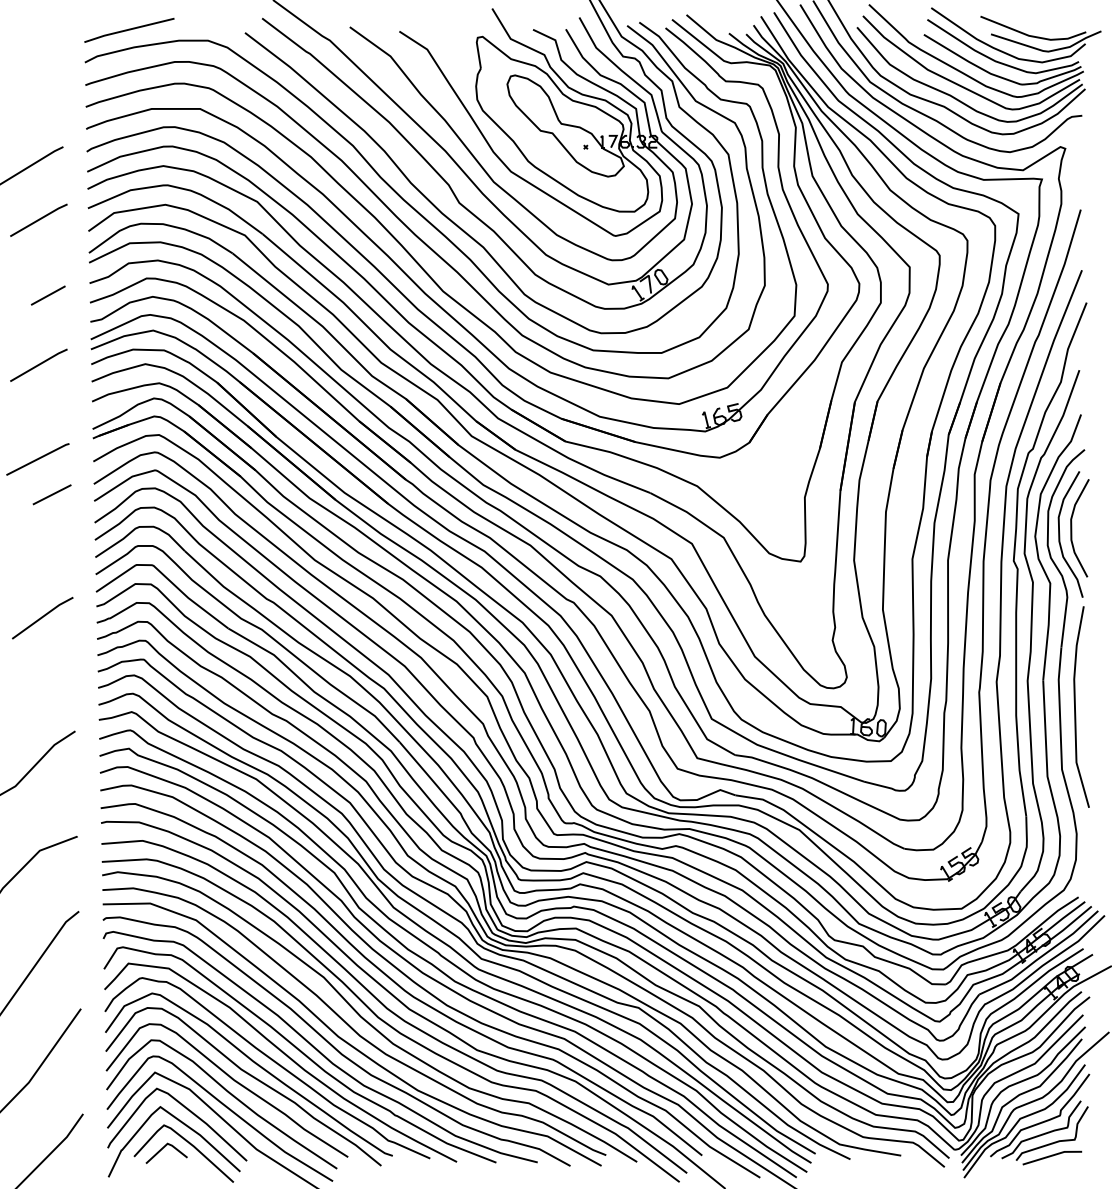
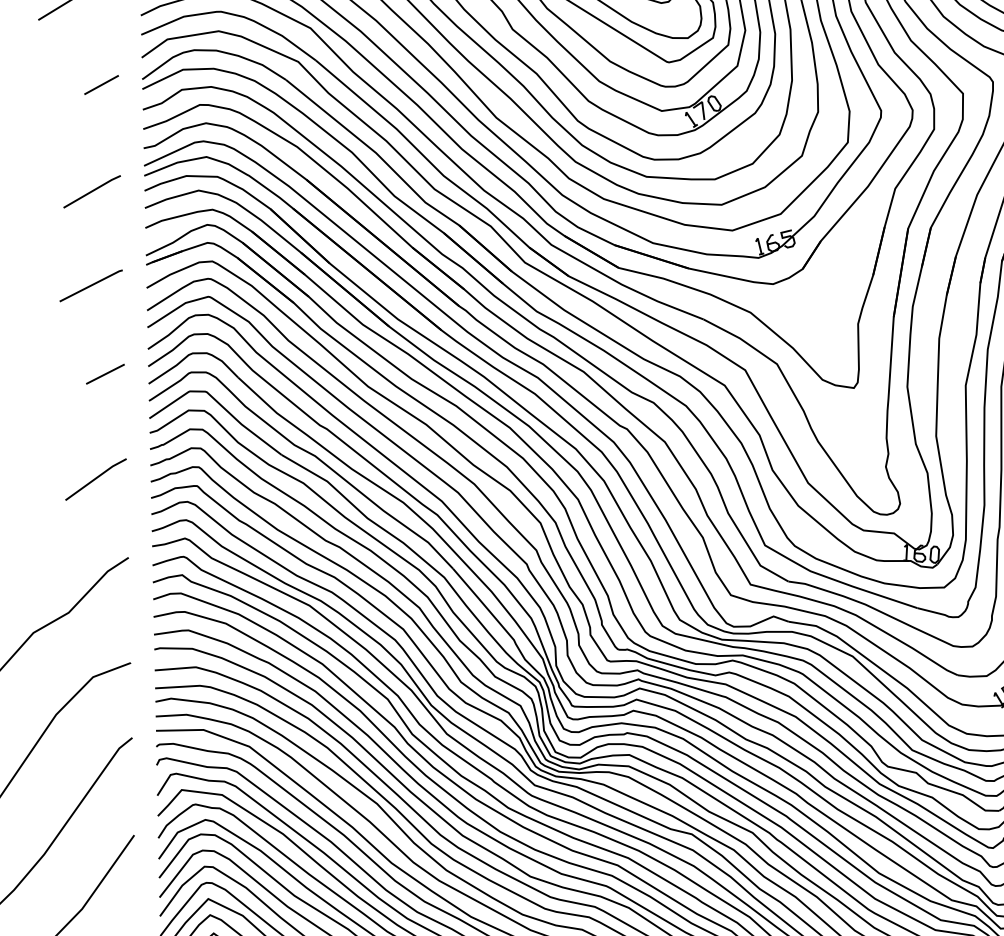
line: (38, 219) -> (91, 45), removed
line: (47, 295) -> (100, 84), moved
line: (51, 494) -> (104, 373), moved
part: (42, 617) -> (95, 478), moved

